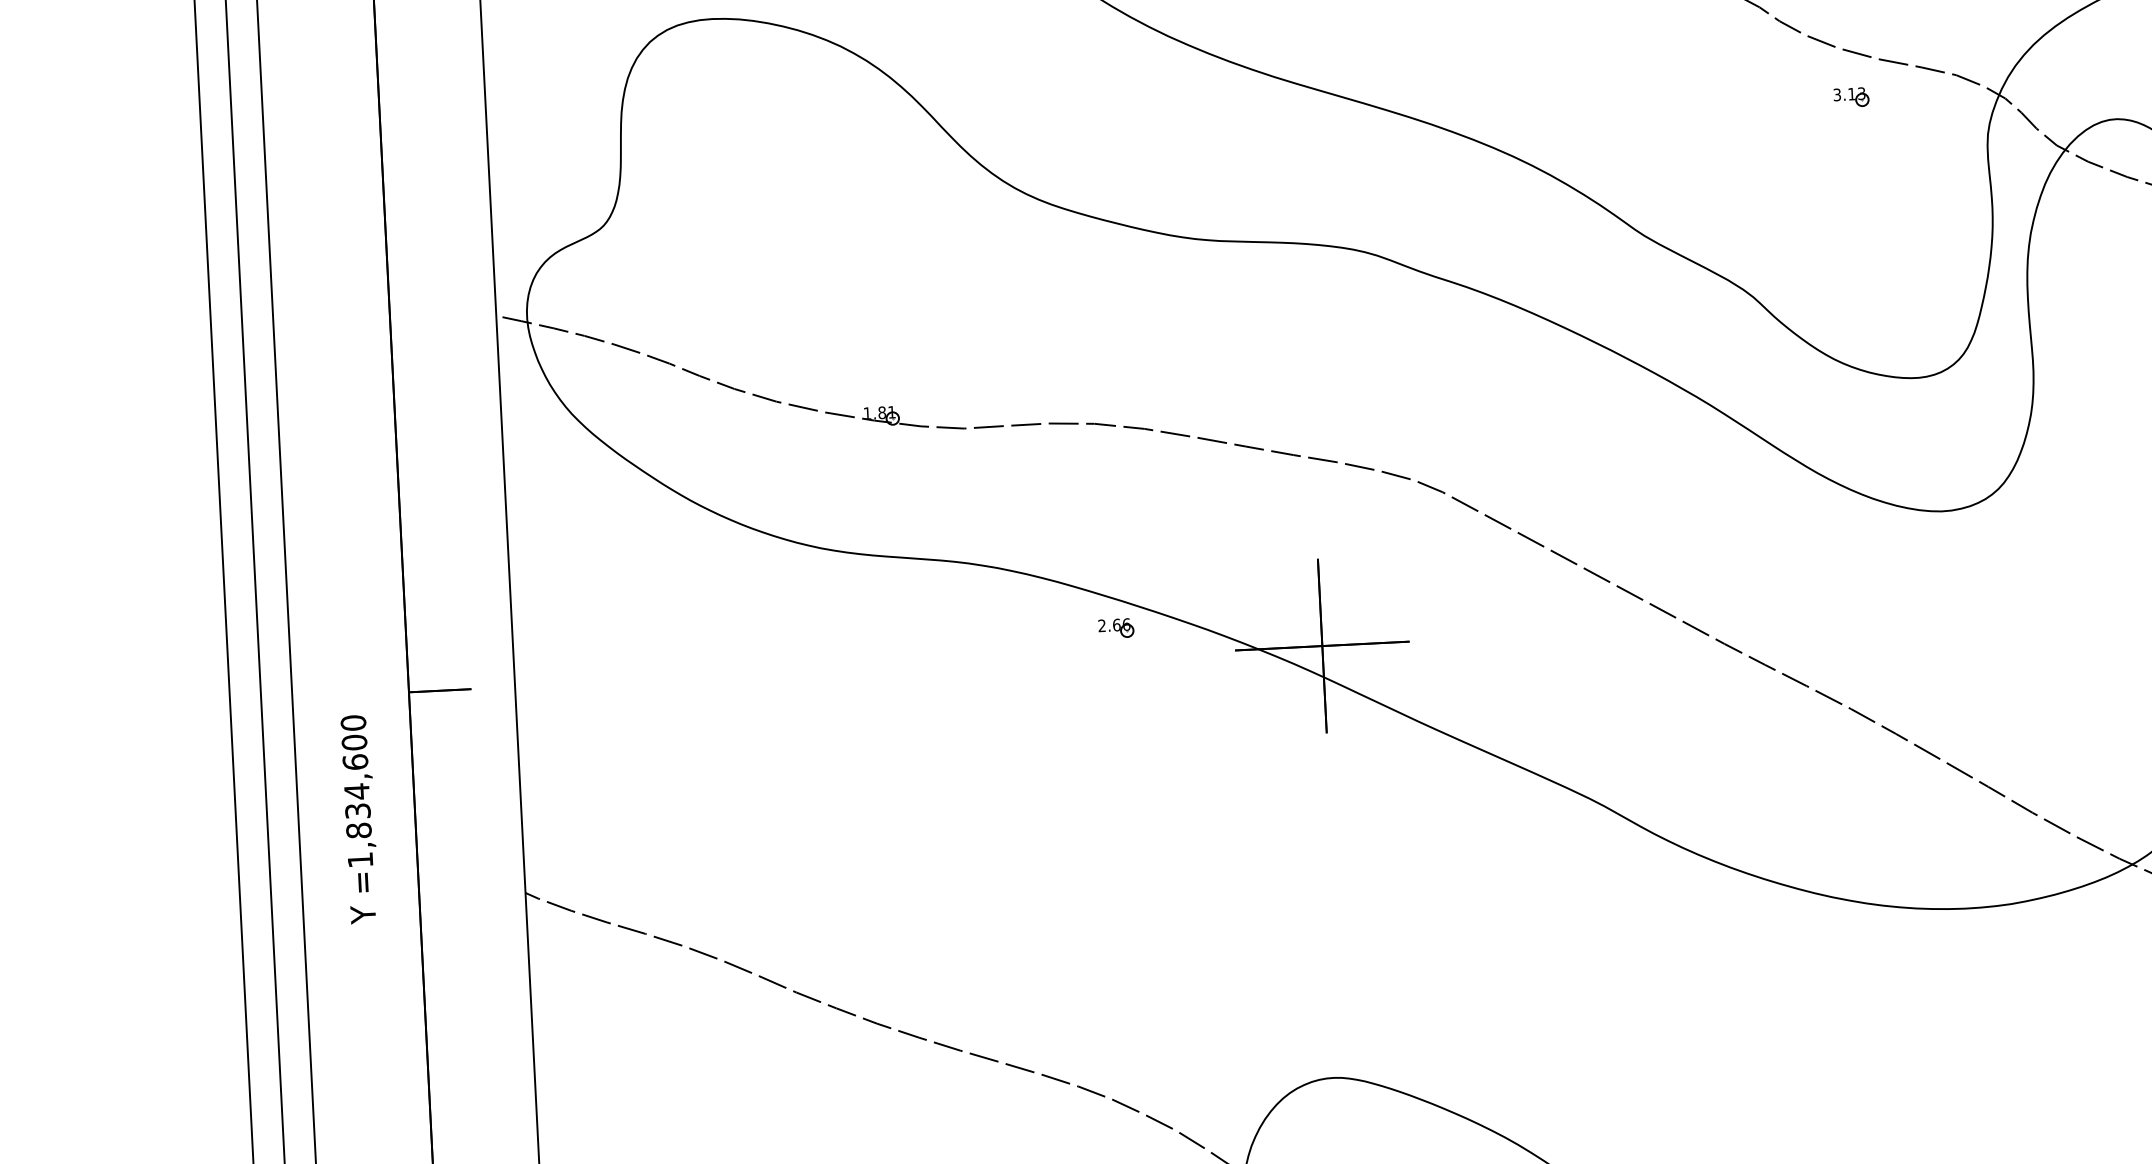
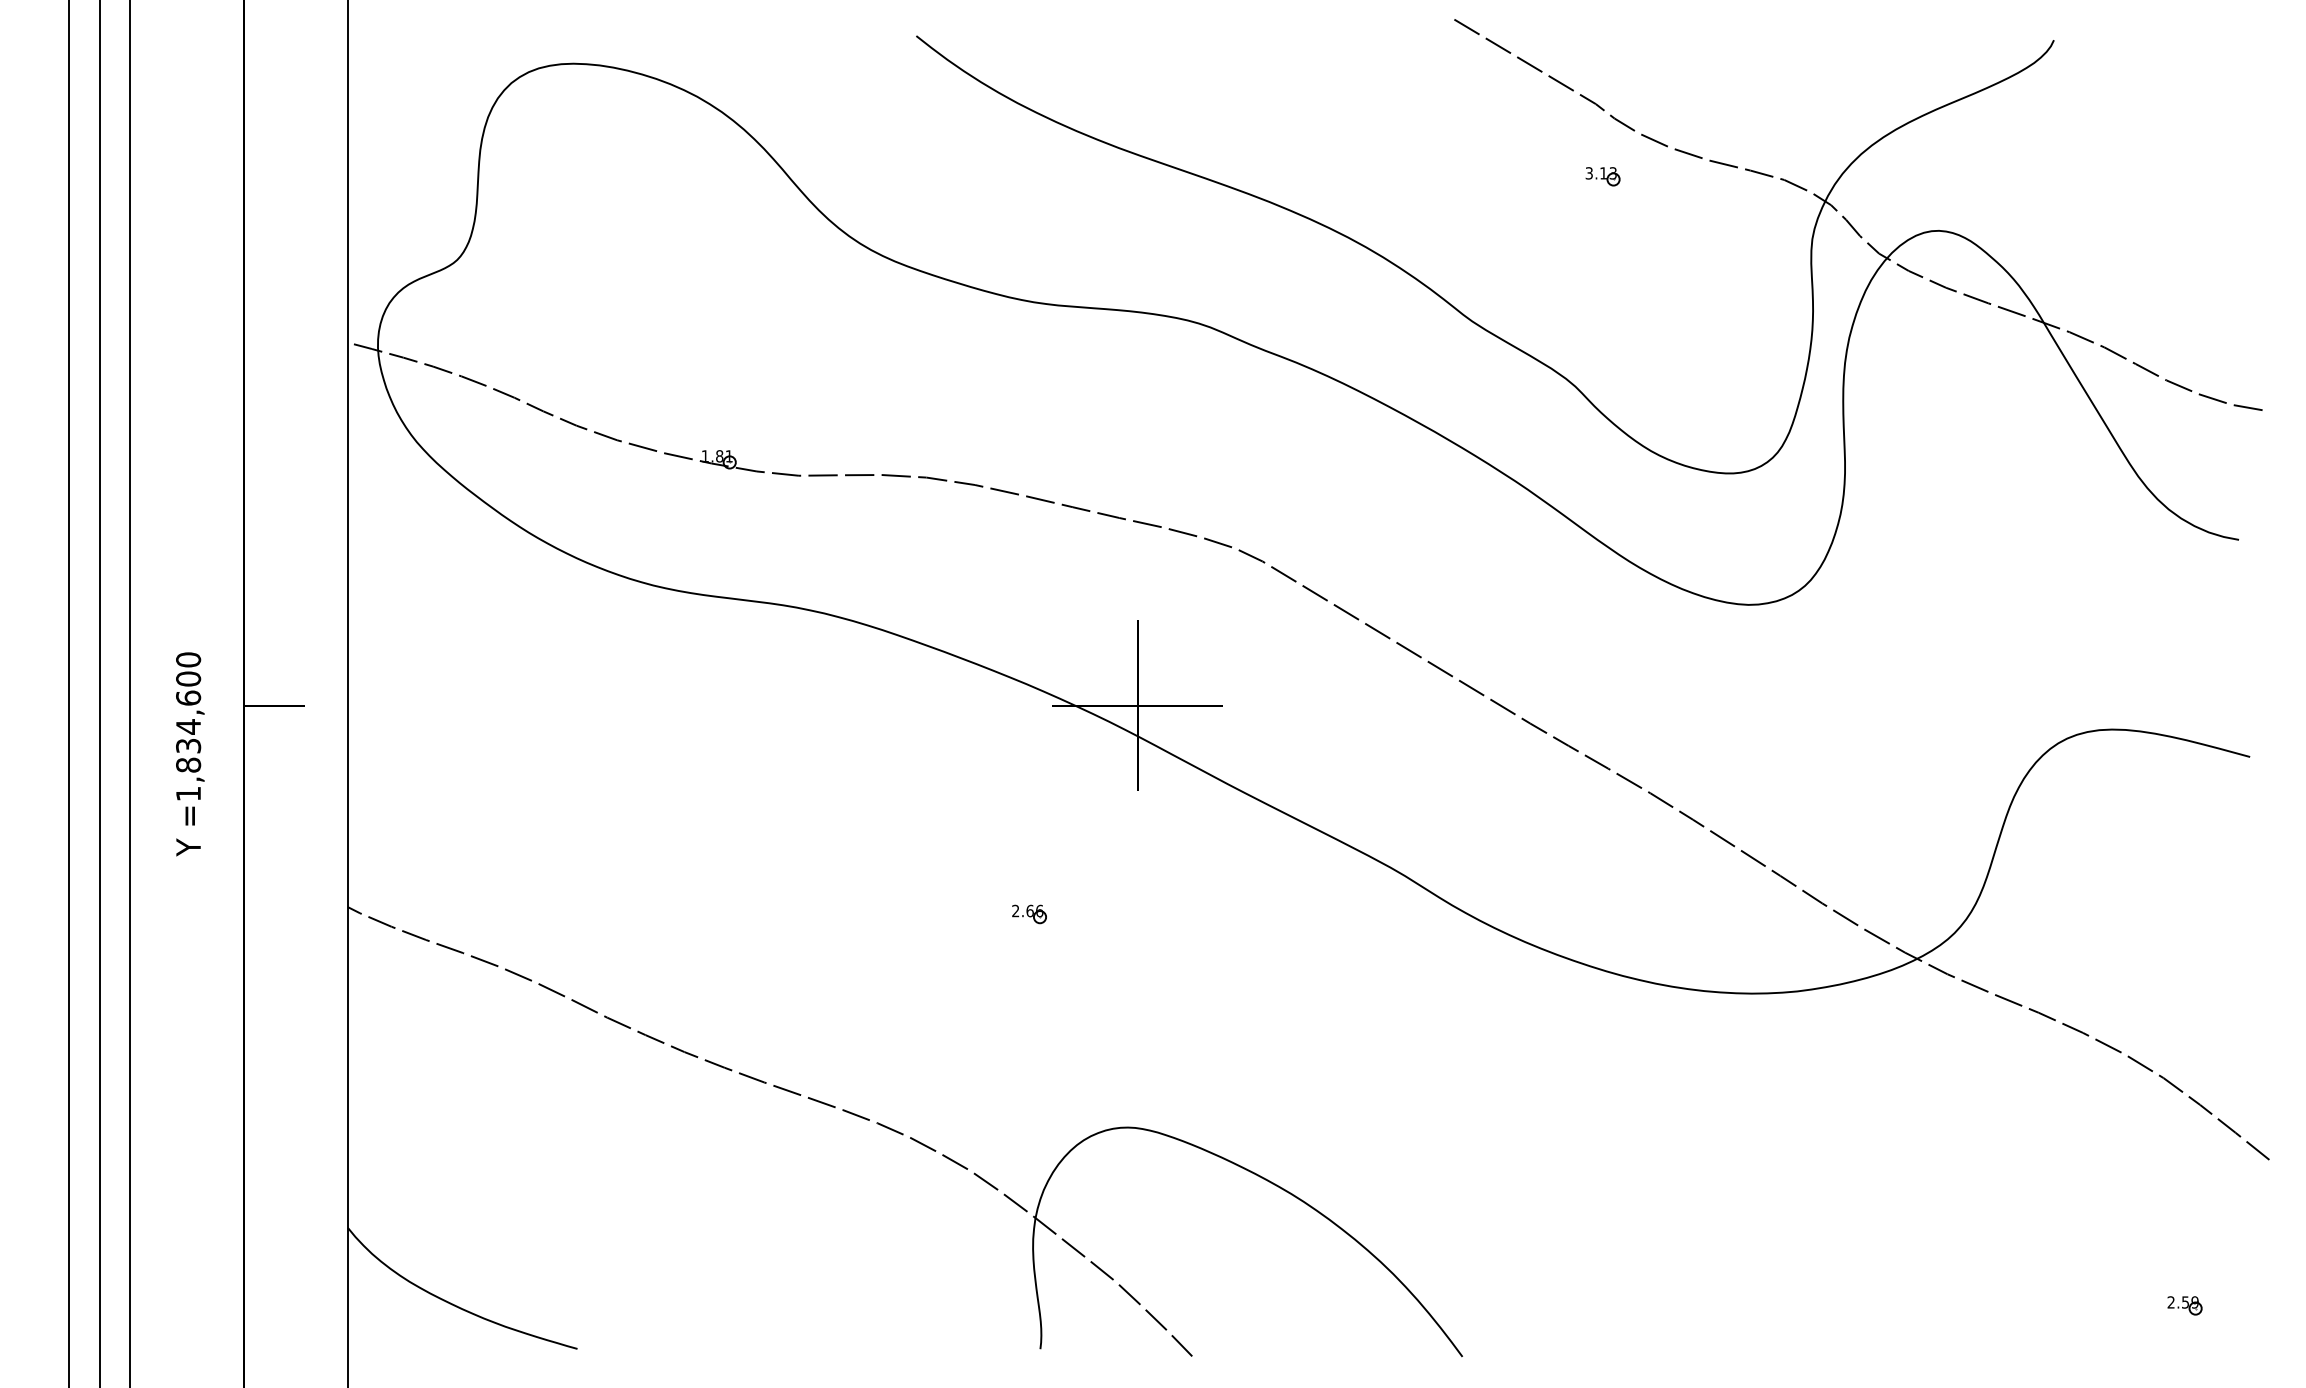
part: (1850, 97) -> (1602, 176), moved
part: (1116, 628) -> (1029, 914), moved
text: (360, 819) -> (190, 754), moved

